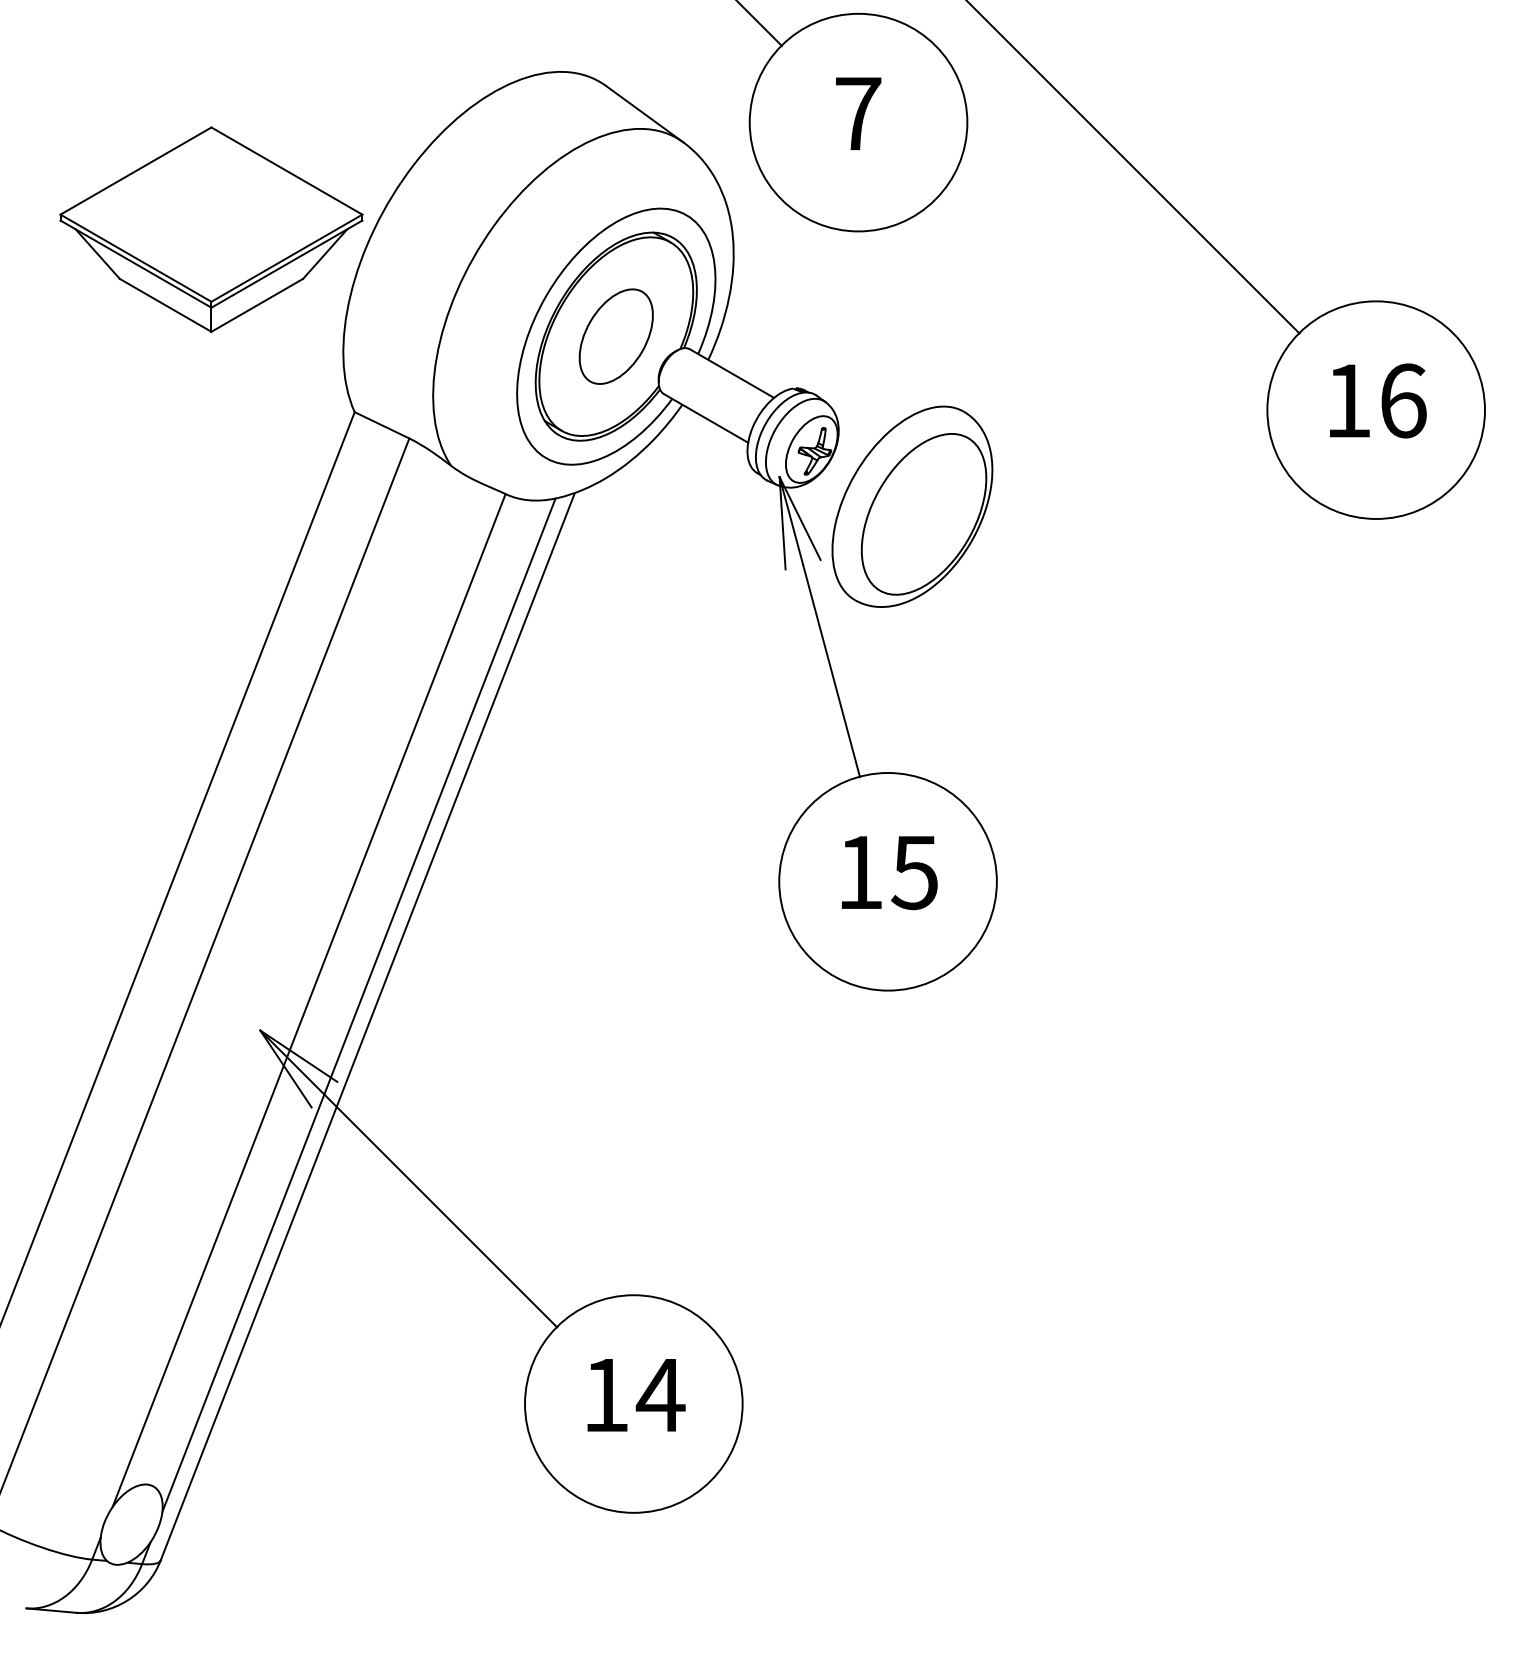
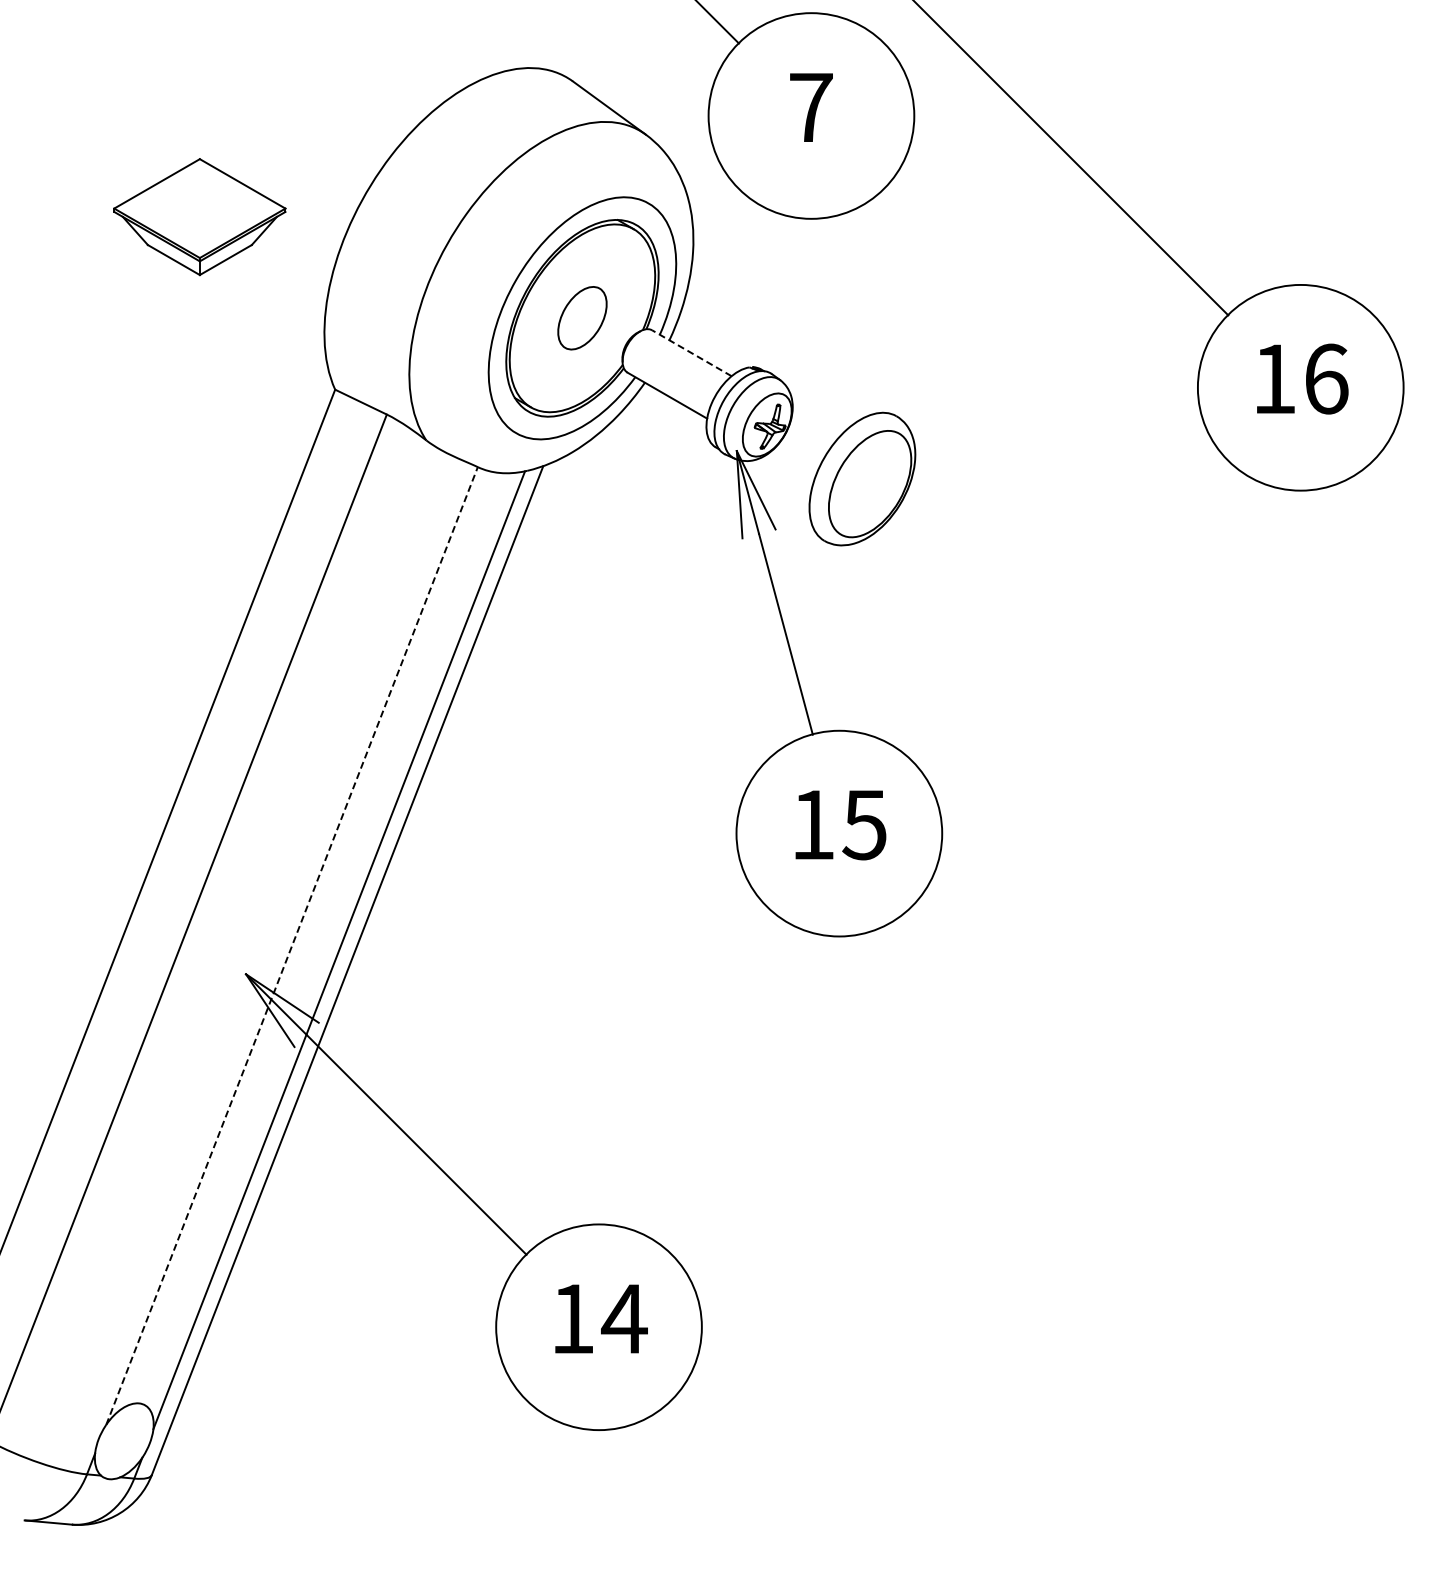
part: (211, 228) -> (199, 216), size x0.6
part: (616, 335) -> (582, 317), size x0.7
line: (731, 373) -> (691, 353), solid -> dashed
part: (912, 506) -> (862, 478), size x0.7
line: (309, 1001) -> (292, 946), solid -> dashed

